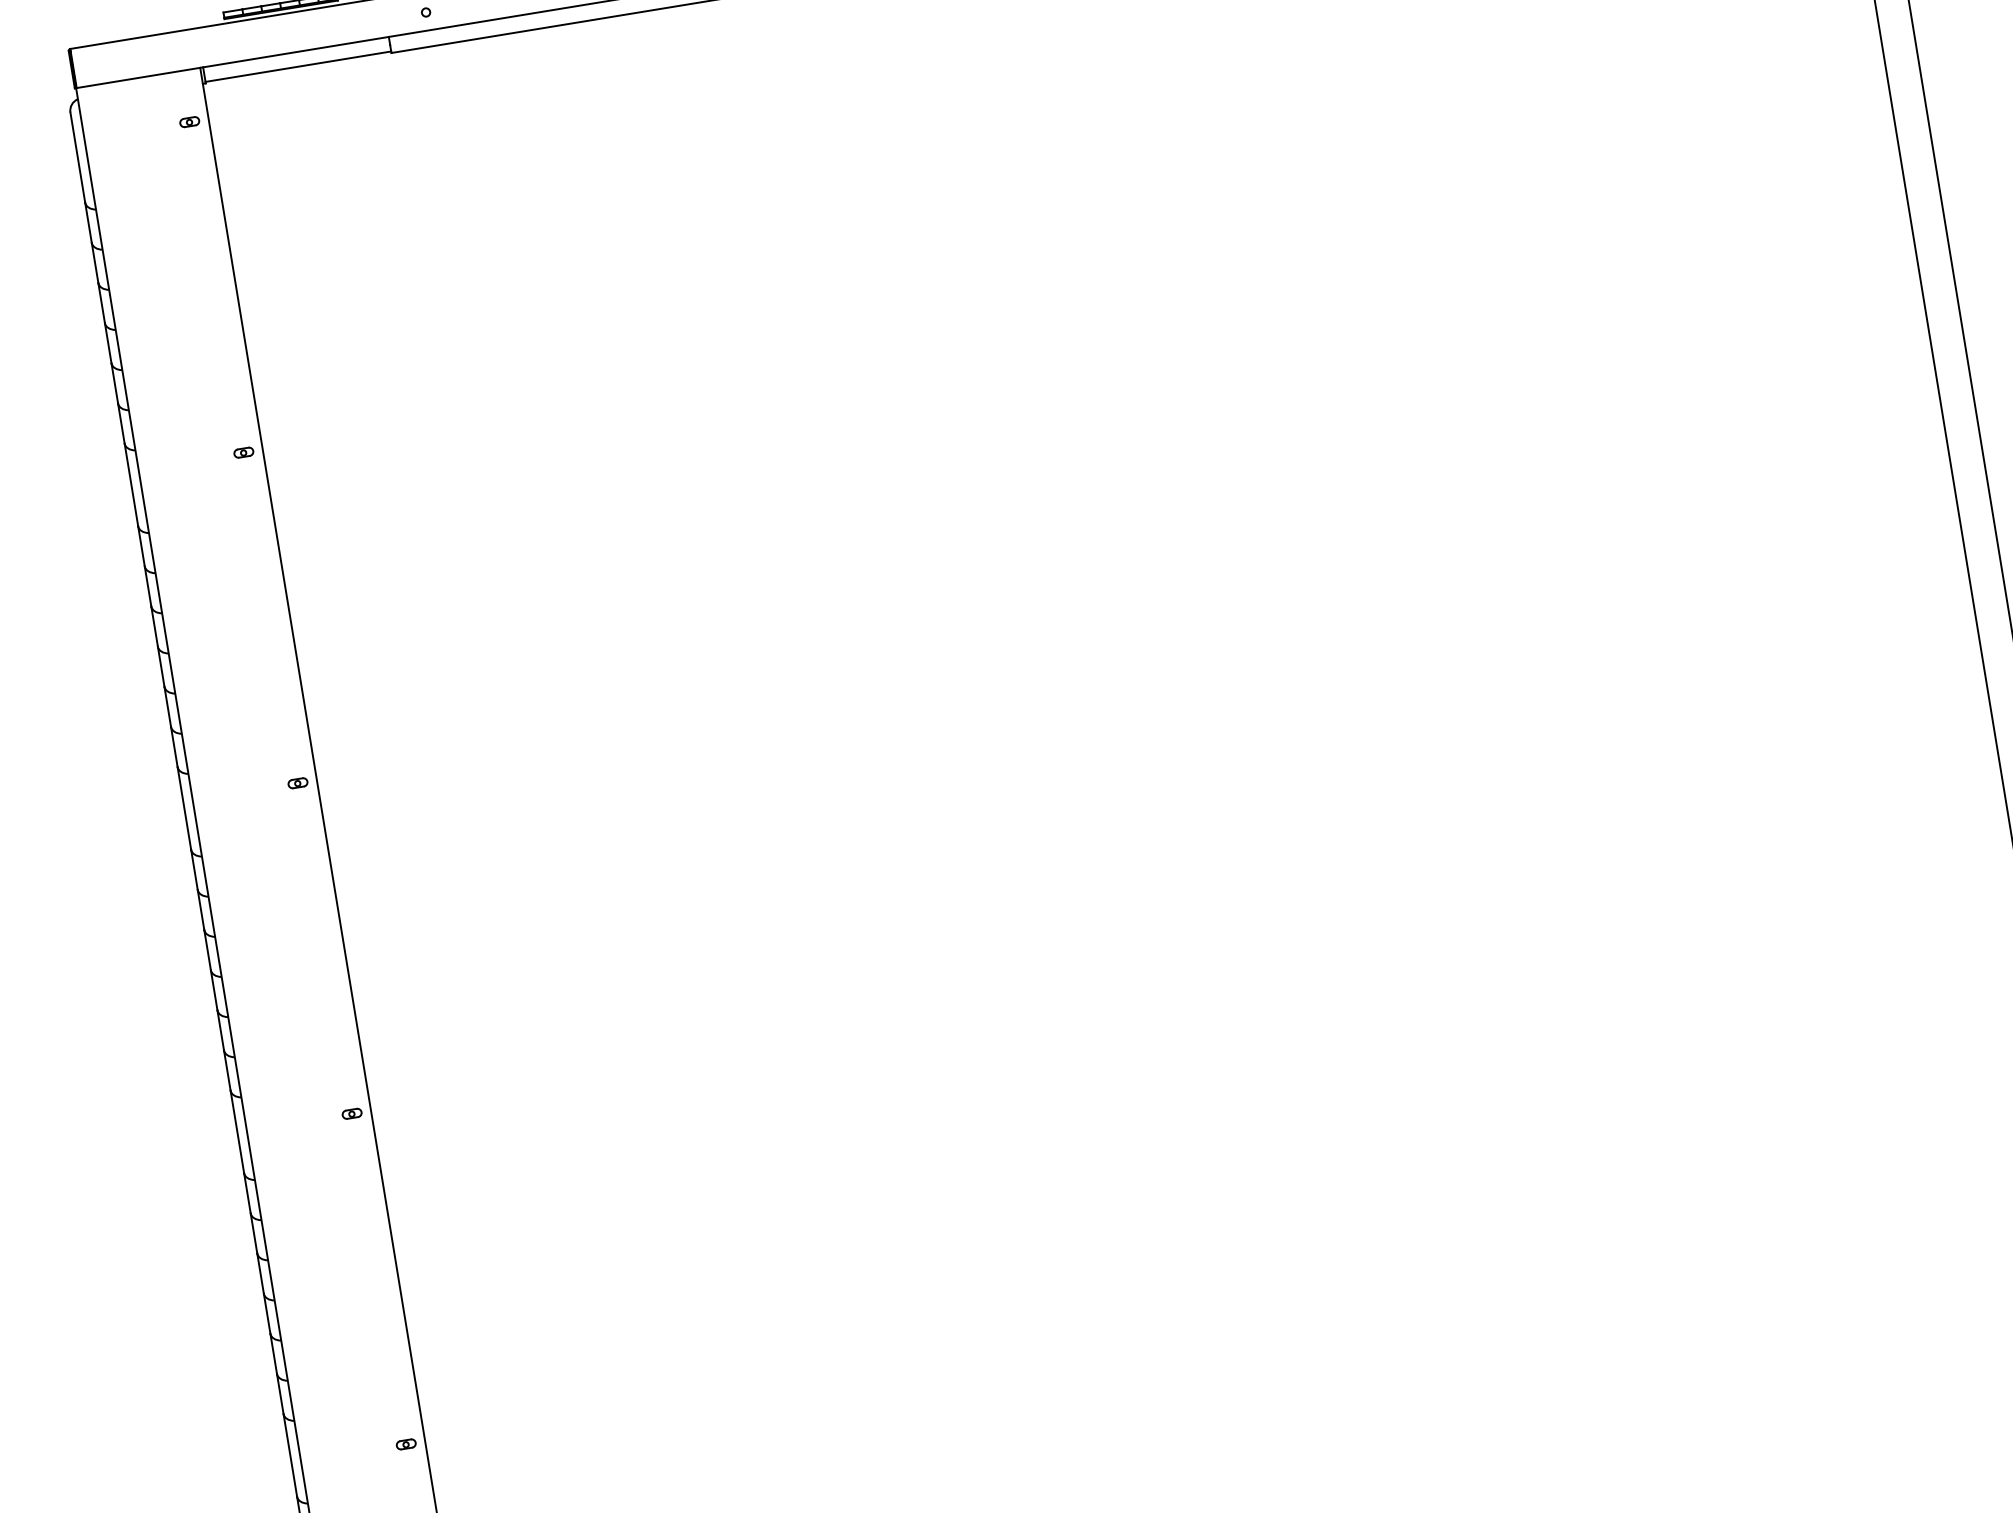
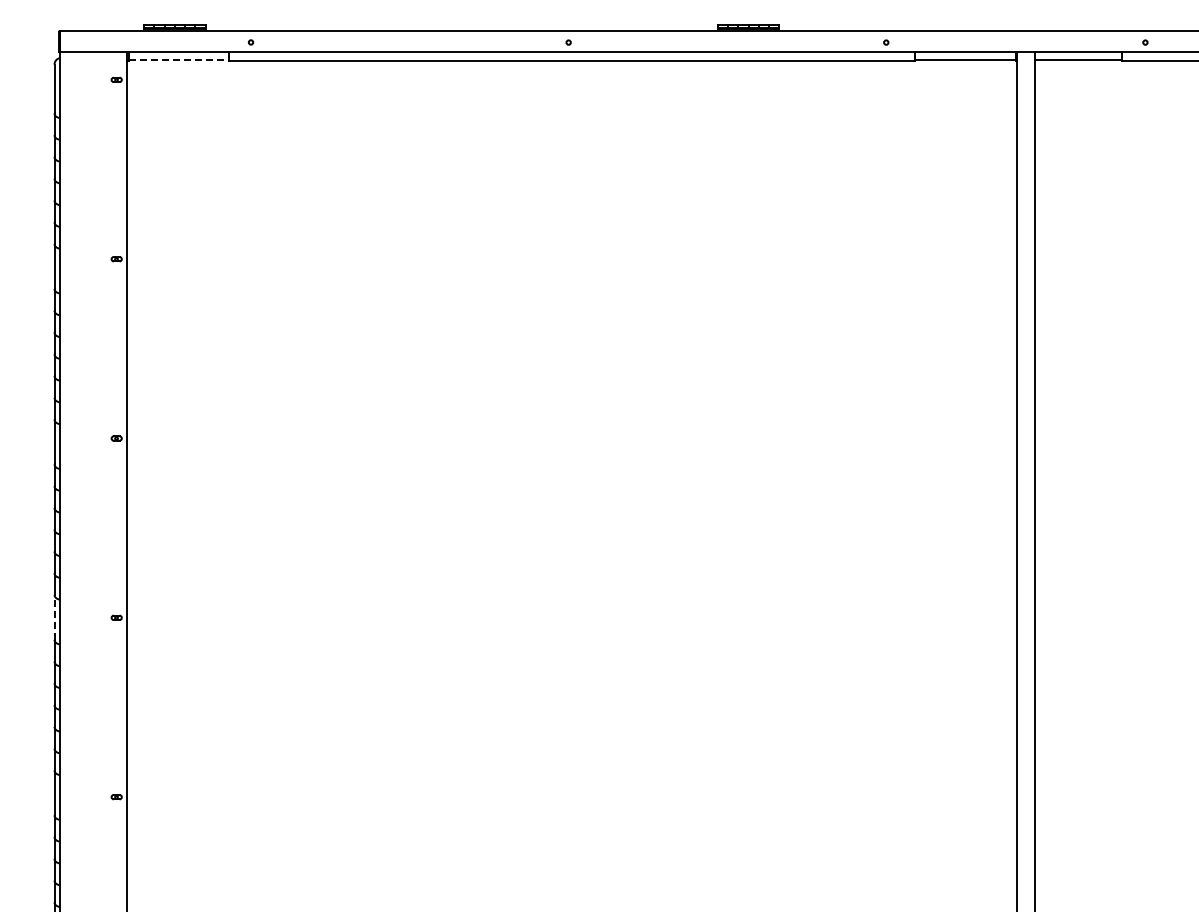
line: (299, 67) -> (179, 60), solid -> dashed
line: (237, 1130) -> (54, 616), solid -> dashed

